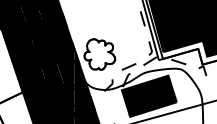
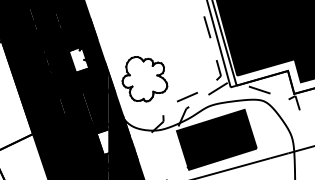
fill: (54, 41) -> (78, 60), removed
fill: (70, 97) -> (102, 141), removed

